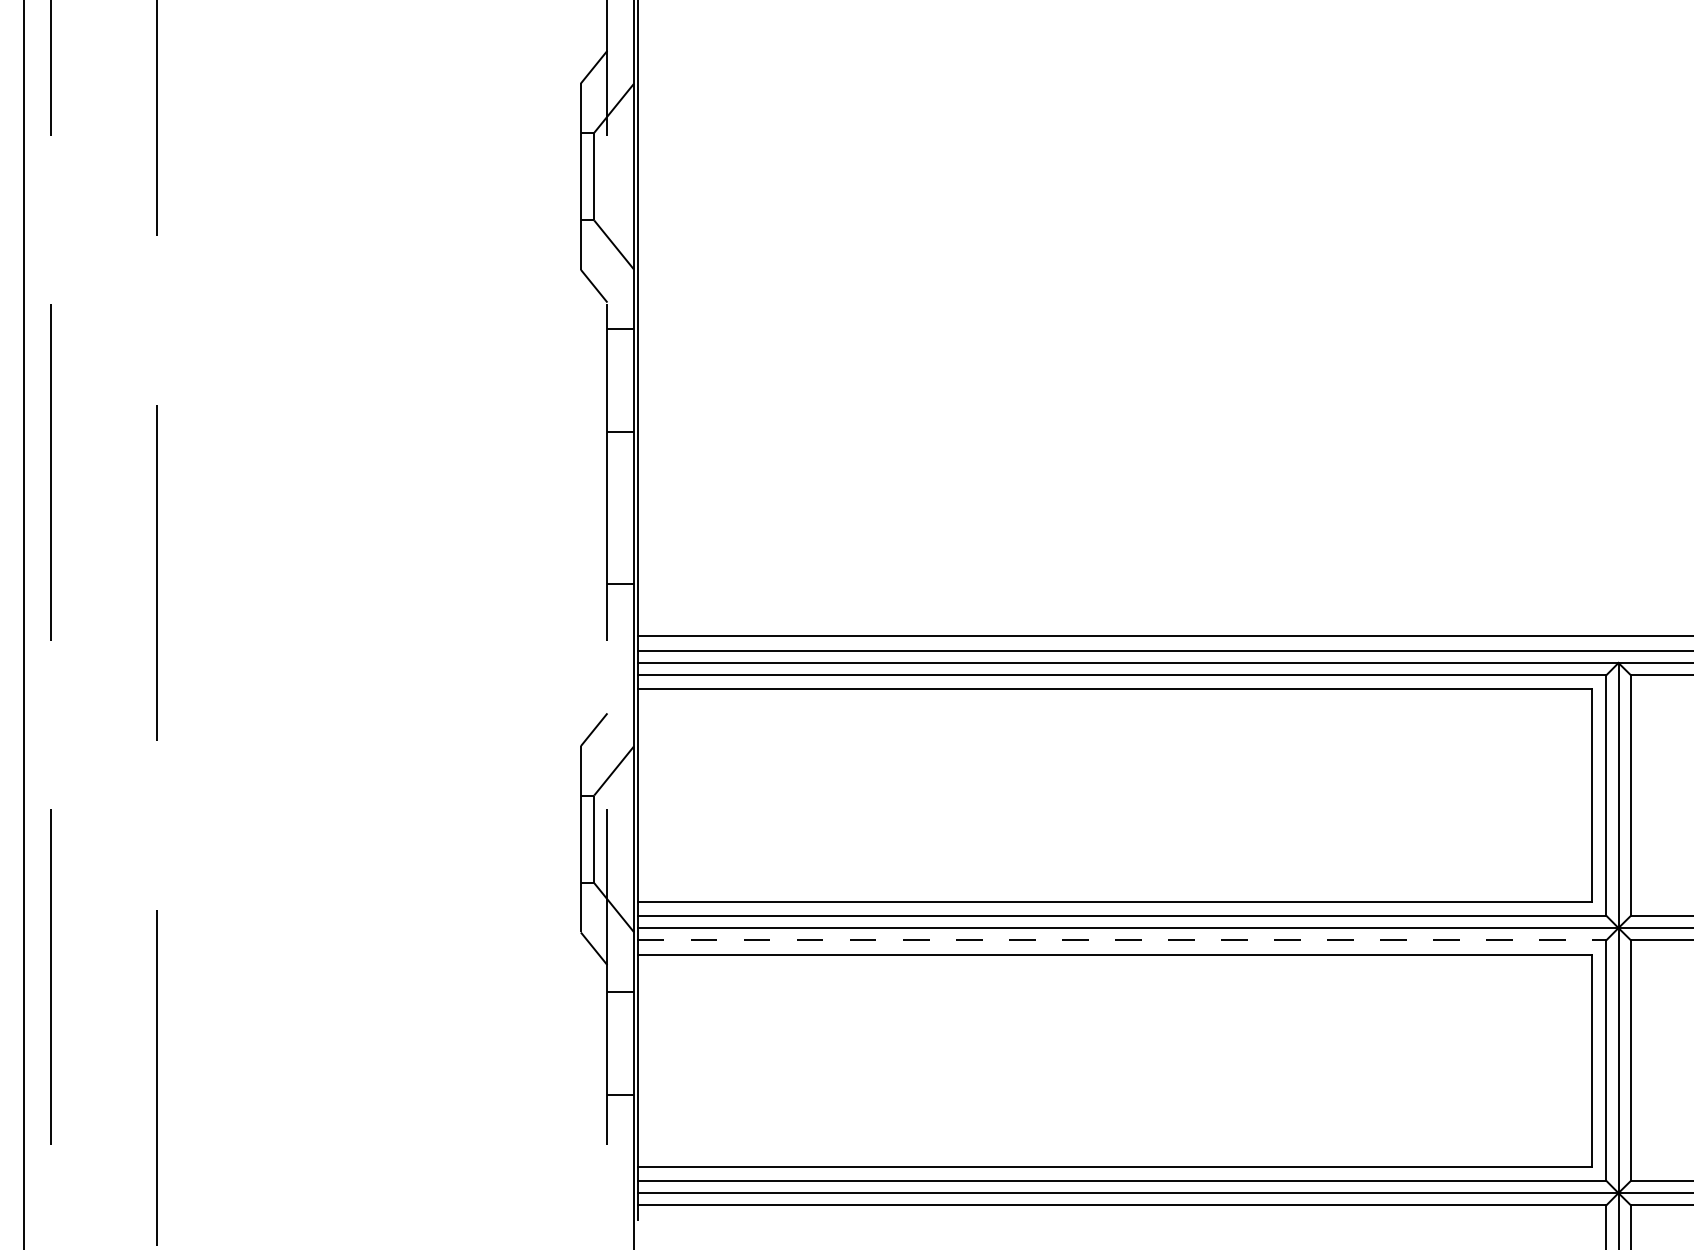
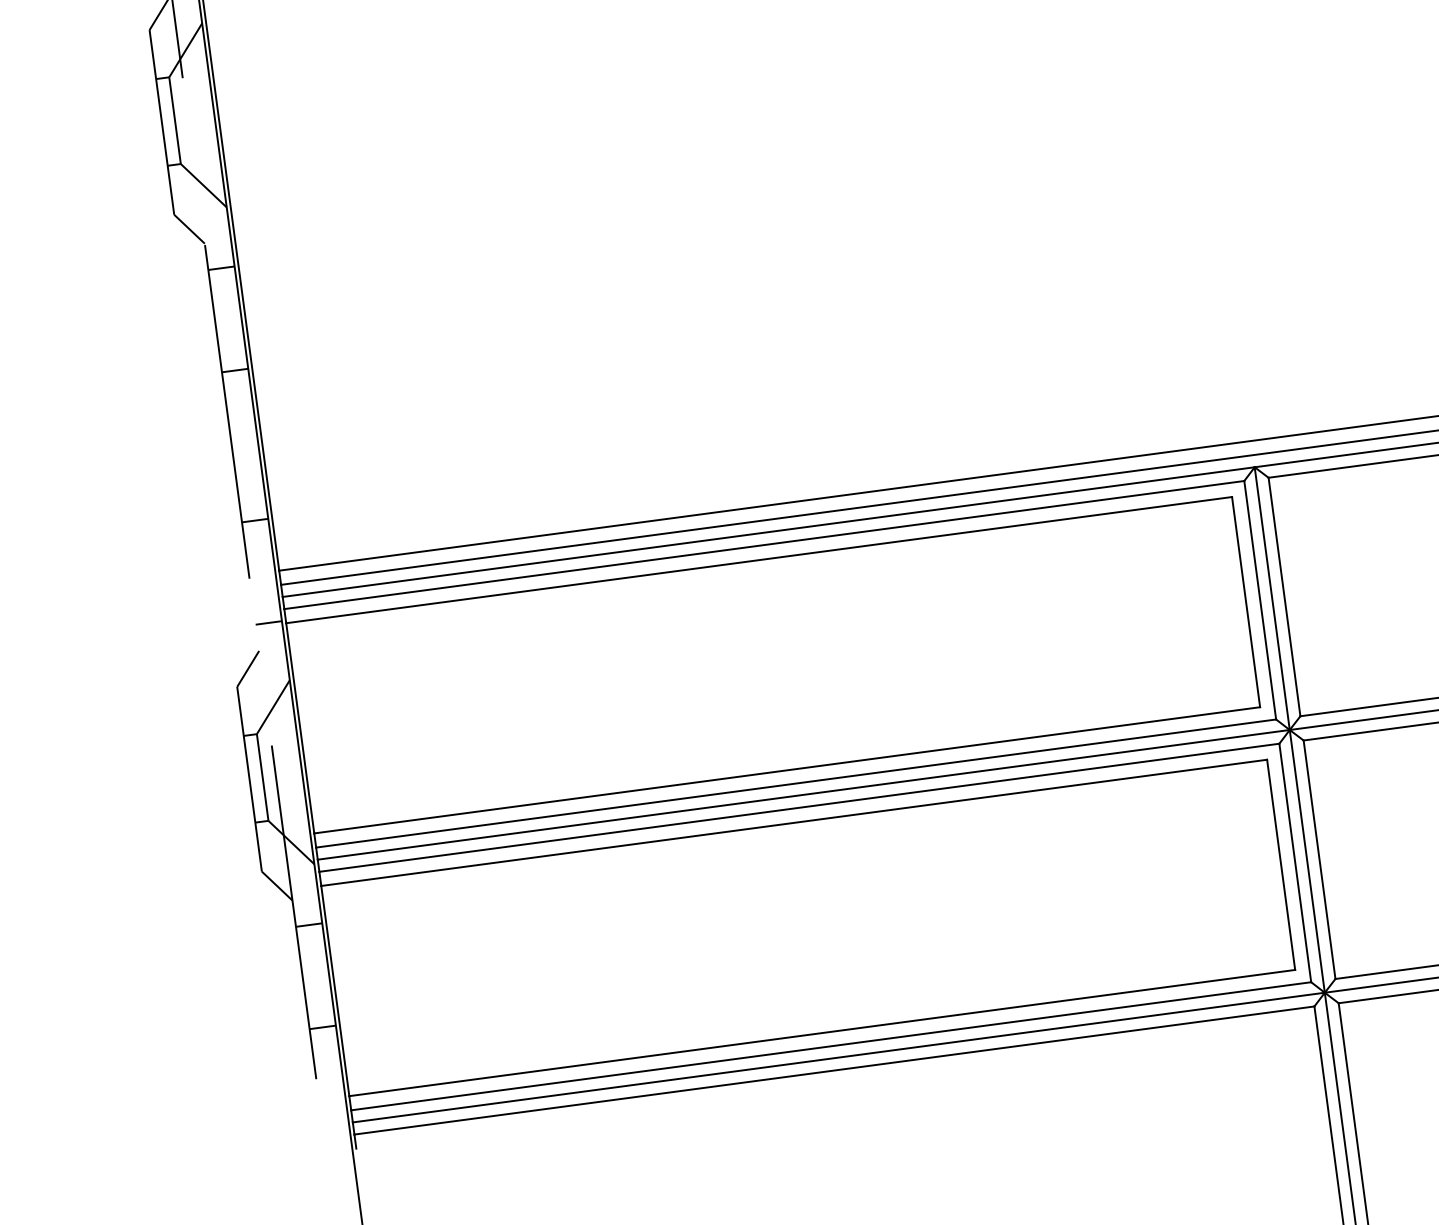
line: (620, 686) -> (268, 622), added
line: (1122, 940) -> (799, 807), dashed -> solid

